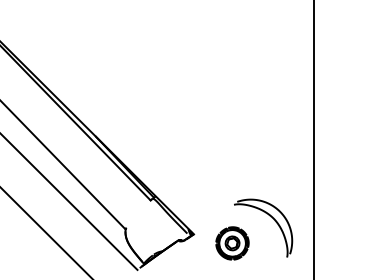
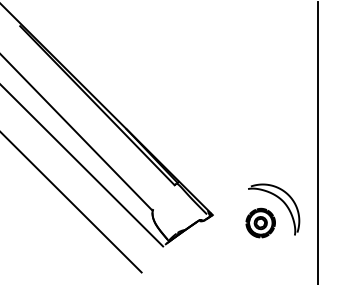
part: (232, 242) -> (260, 222), moved

